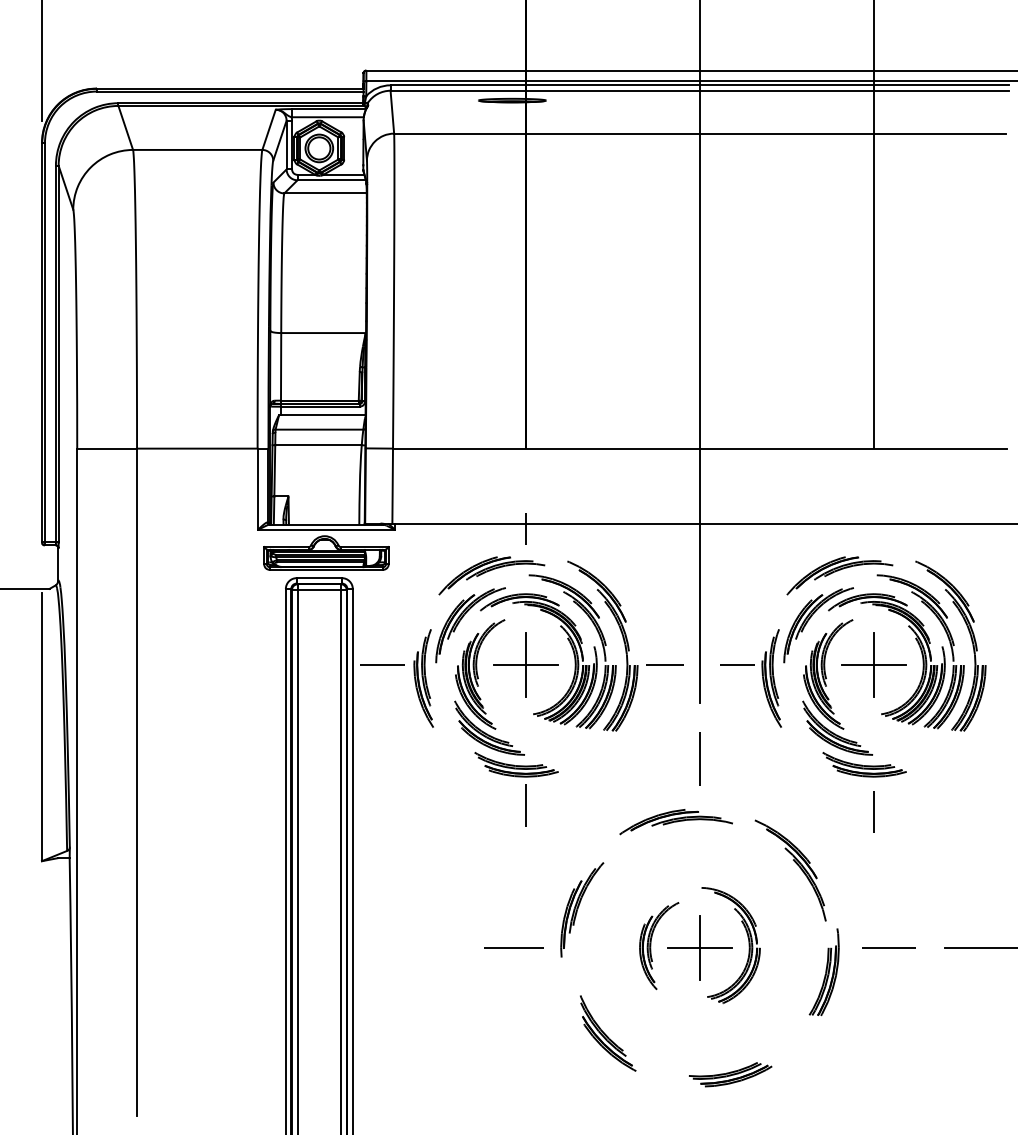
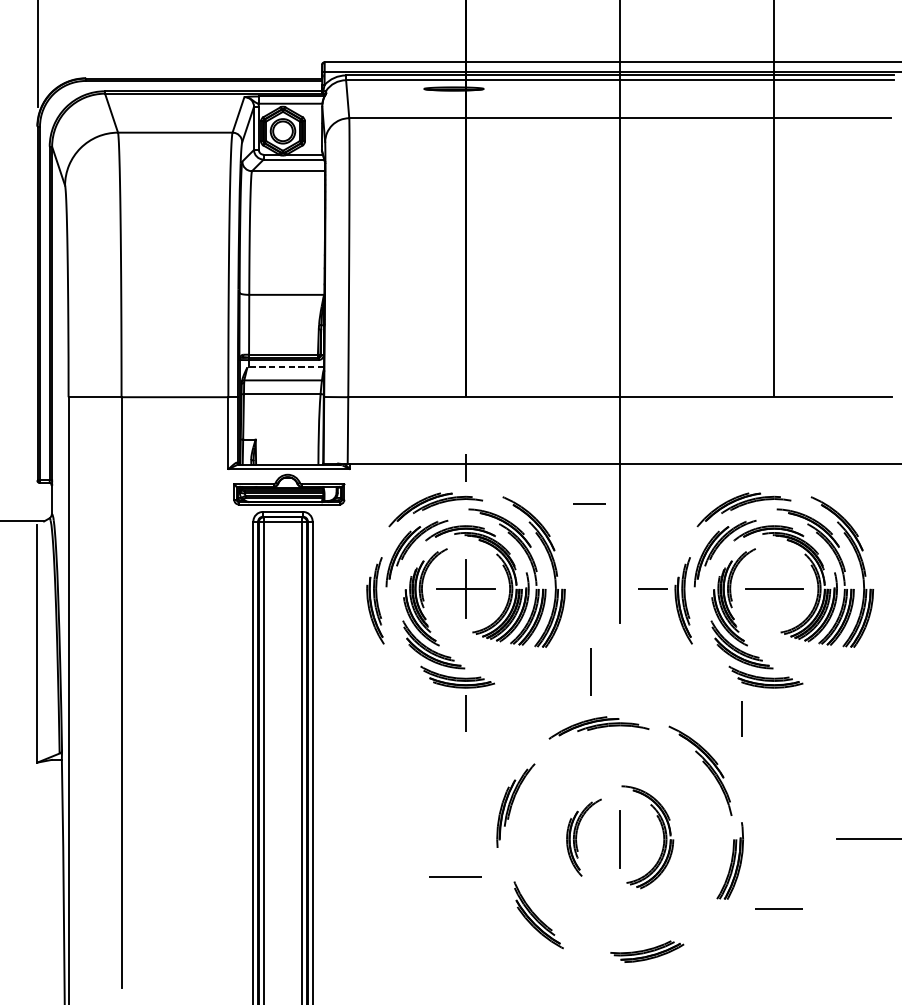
line: (321, 414) -> (284, 366), solid -> dashed
line: (664, 664) -> (588, 503), moved
line: (874, 664) -> (774, 588), removed
line: (381, 665) -> (338, 589), removed
line: (699, 758) -> (590, 671), moved
line: (873, 811) -> (741, 718), moved
line: (513, 947) -> (454, 877), moved
line: (699, 947) -> (619, 839), removed
line: (888, 947) -> (779, 909), moved

